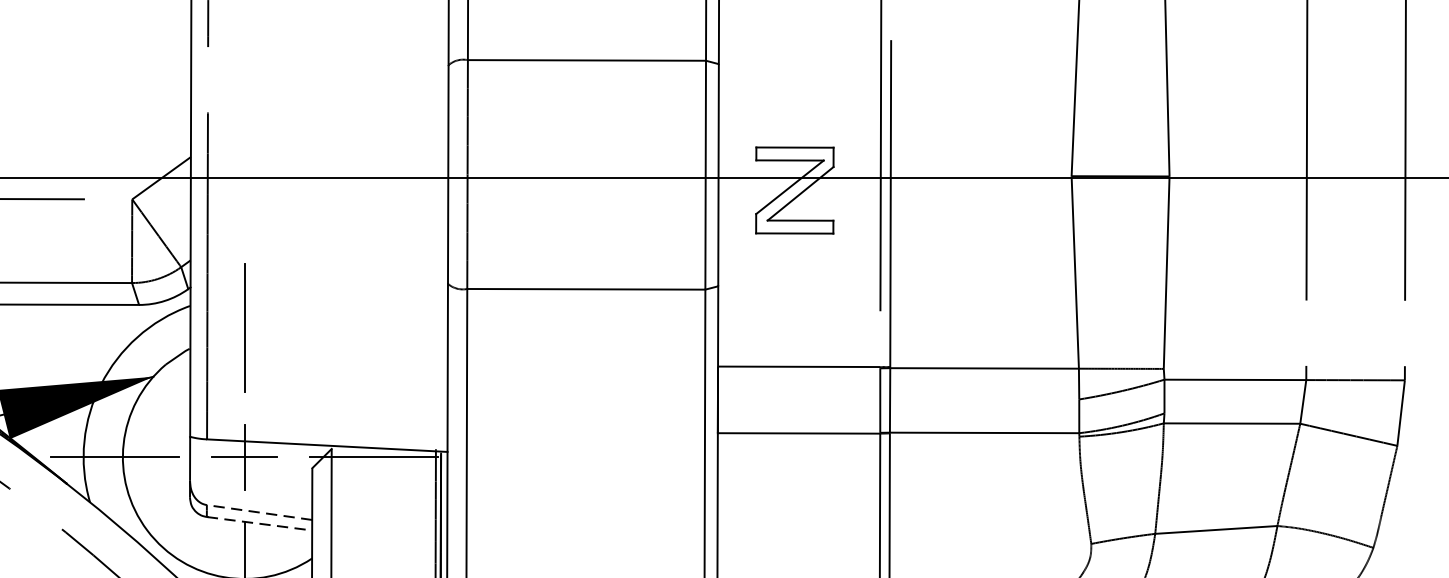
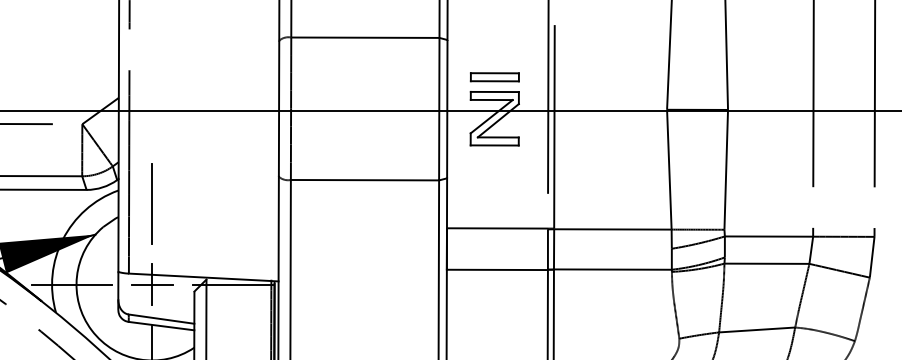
part: (794, 124) -> (494, 77), added
line: (259, 513) -> (161, 319), dashed -> solid
line: (261, 524) -> (162, 326), dashed -> solid

